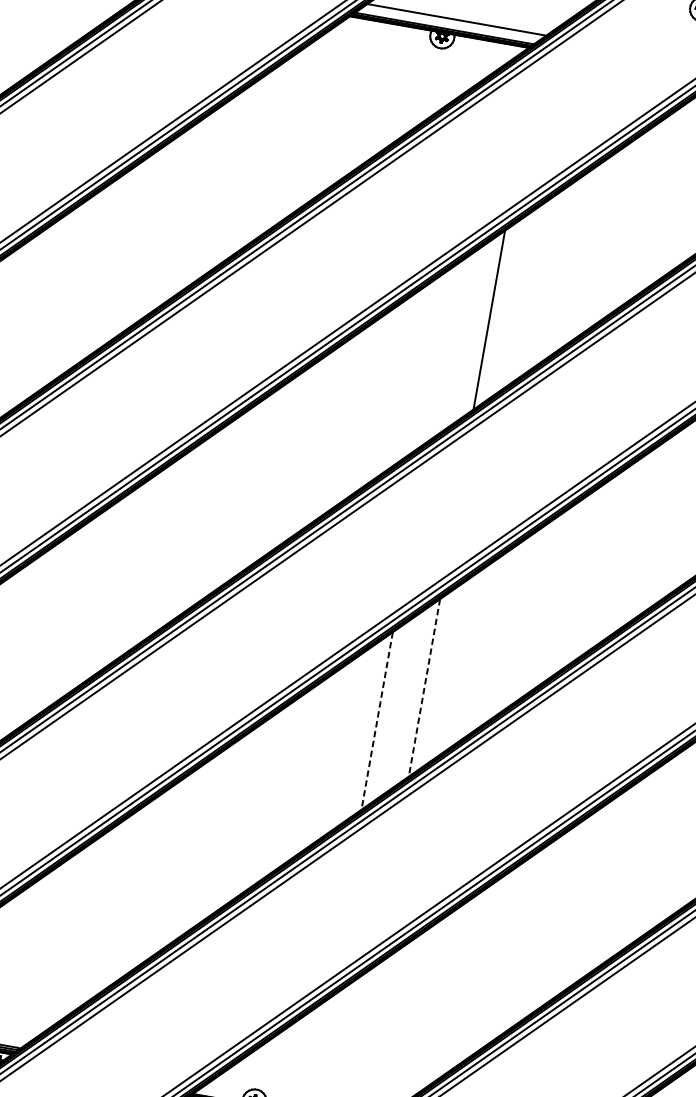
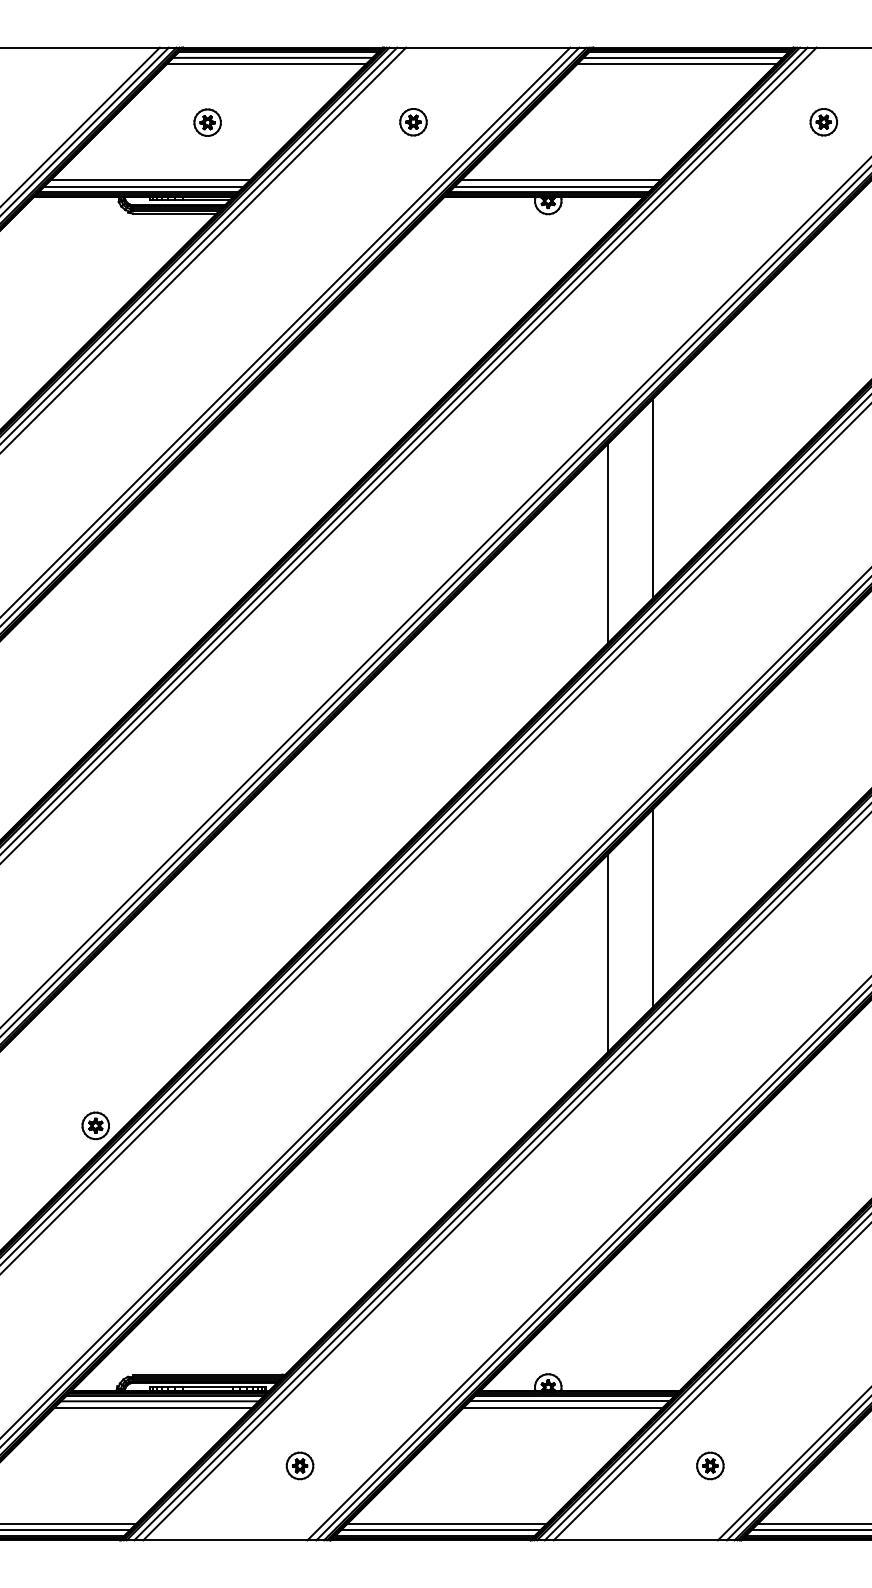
line: (450, 24) -> (554, 186), added
line: (442, 353) -> (608, 543), added
line: (424, 688) -> (653, 908), dashed -> solid
line: (377, 721) -> (608, 953), dashed -> solid

